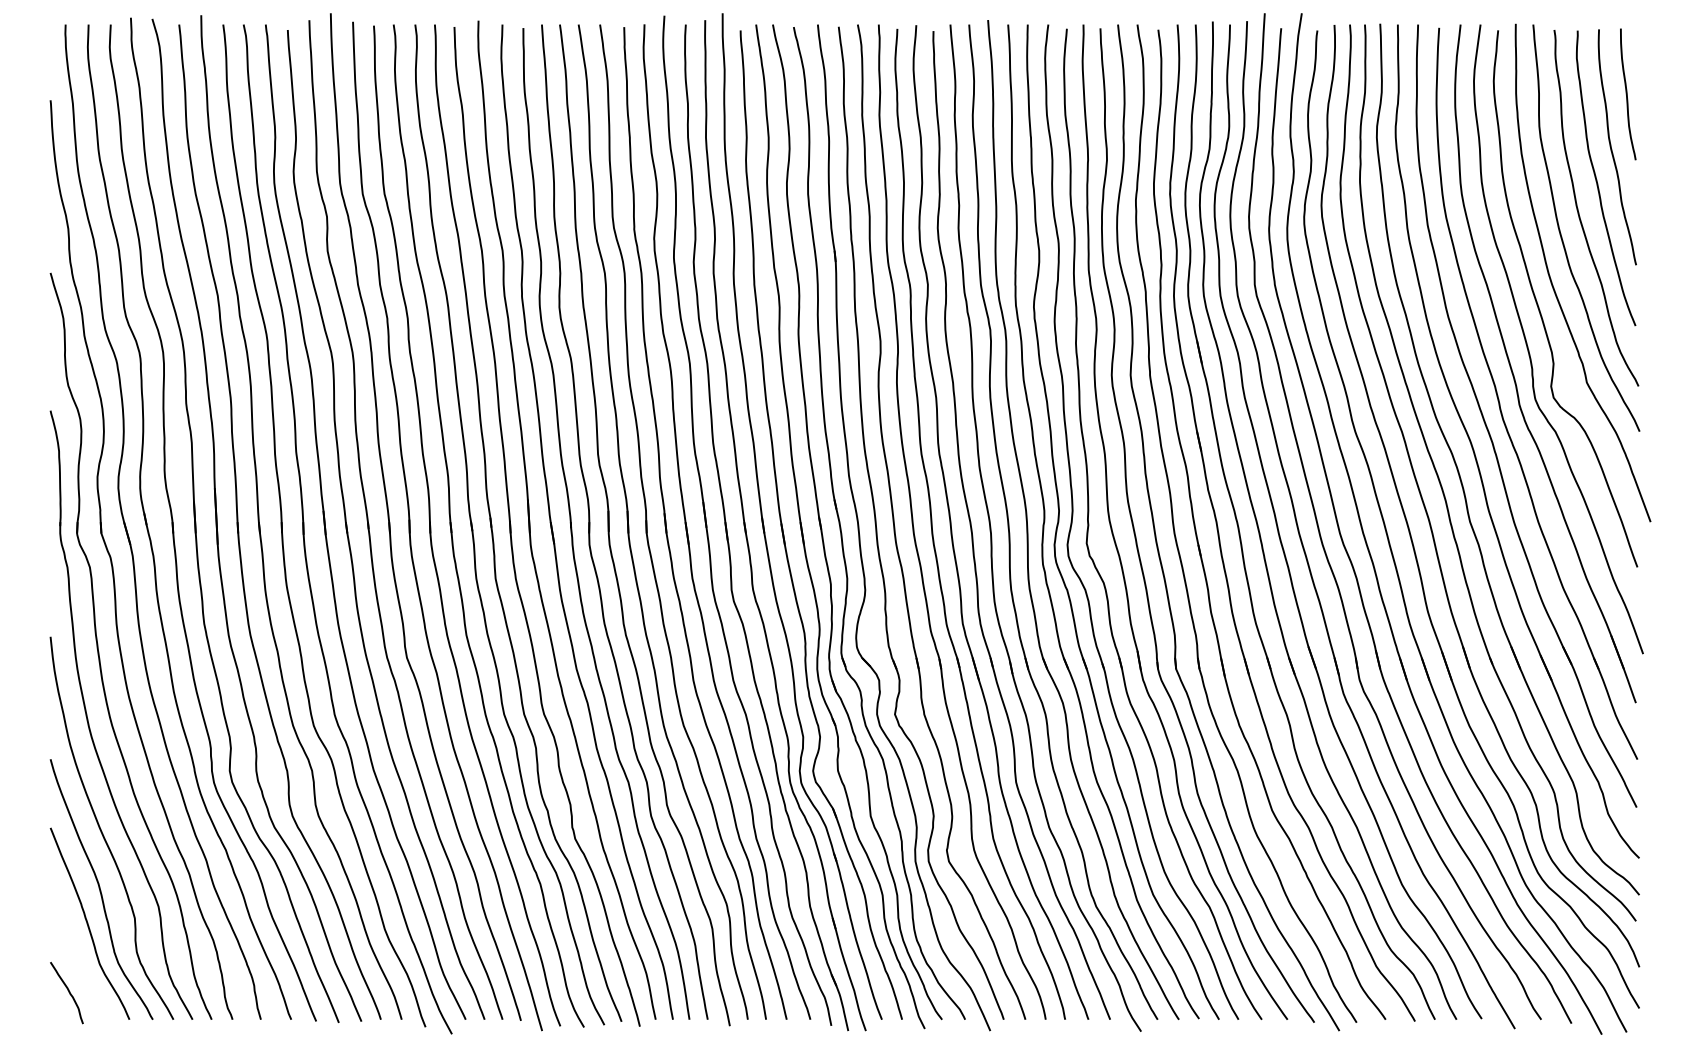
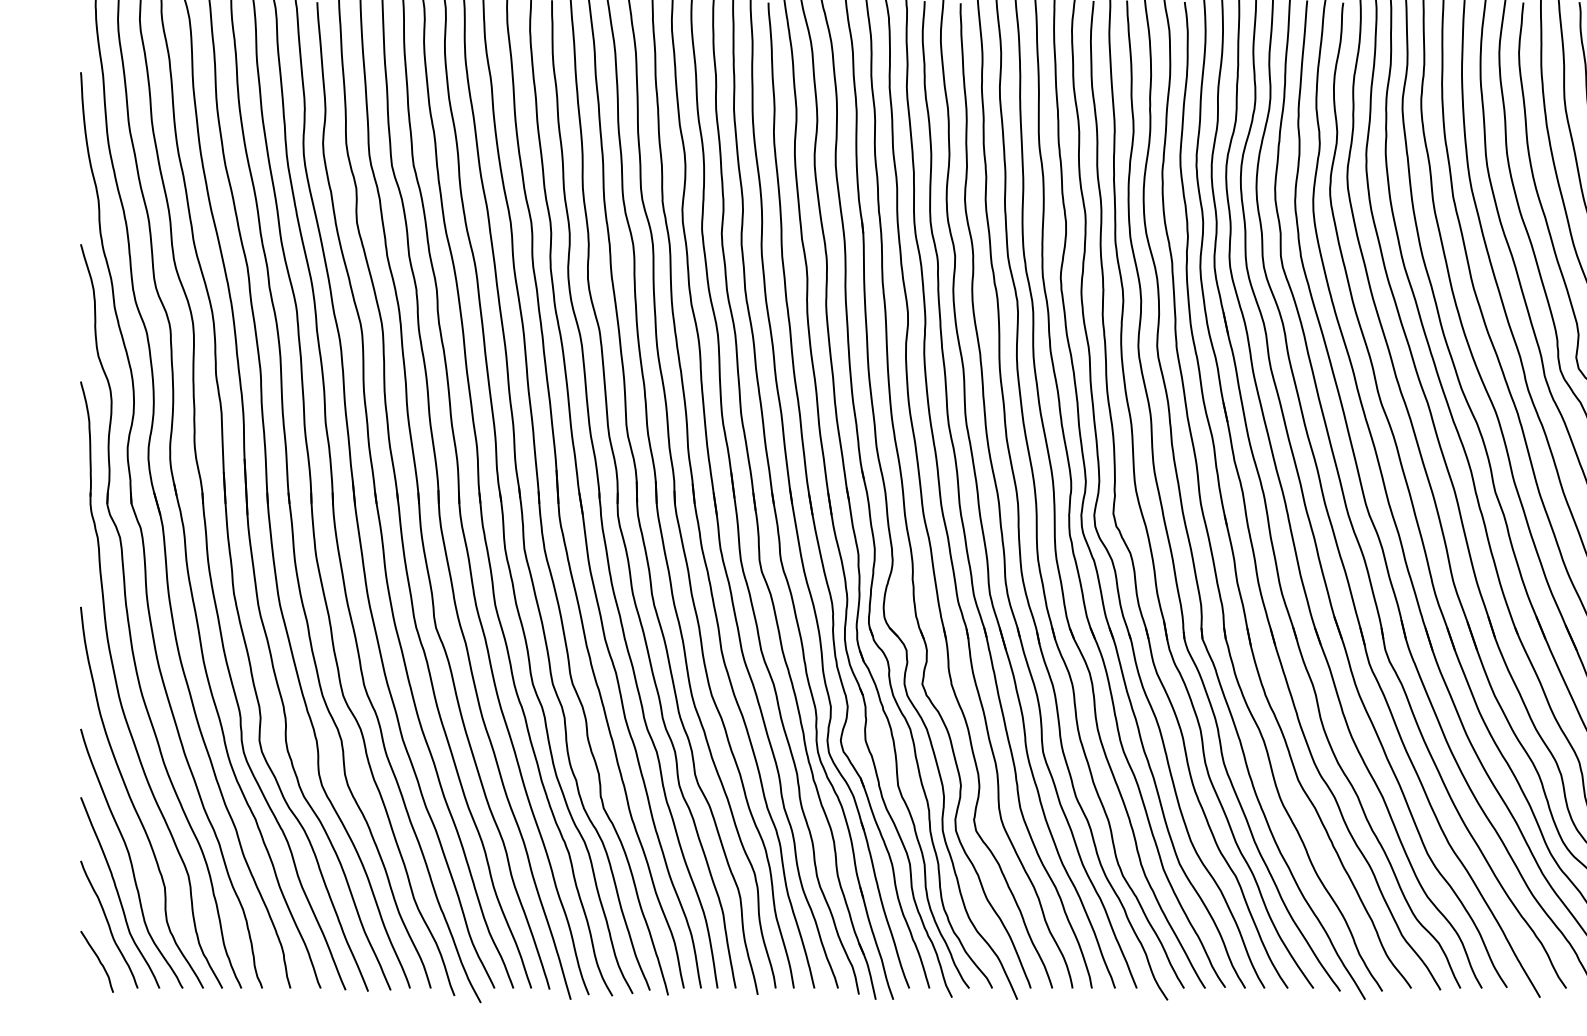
curve: (78, 955) -> (108, 924), added

